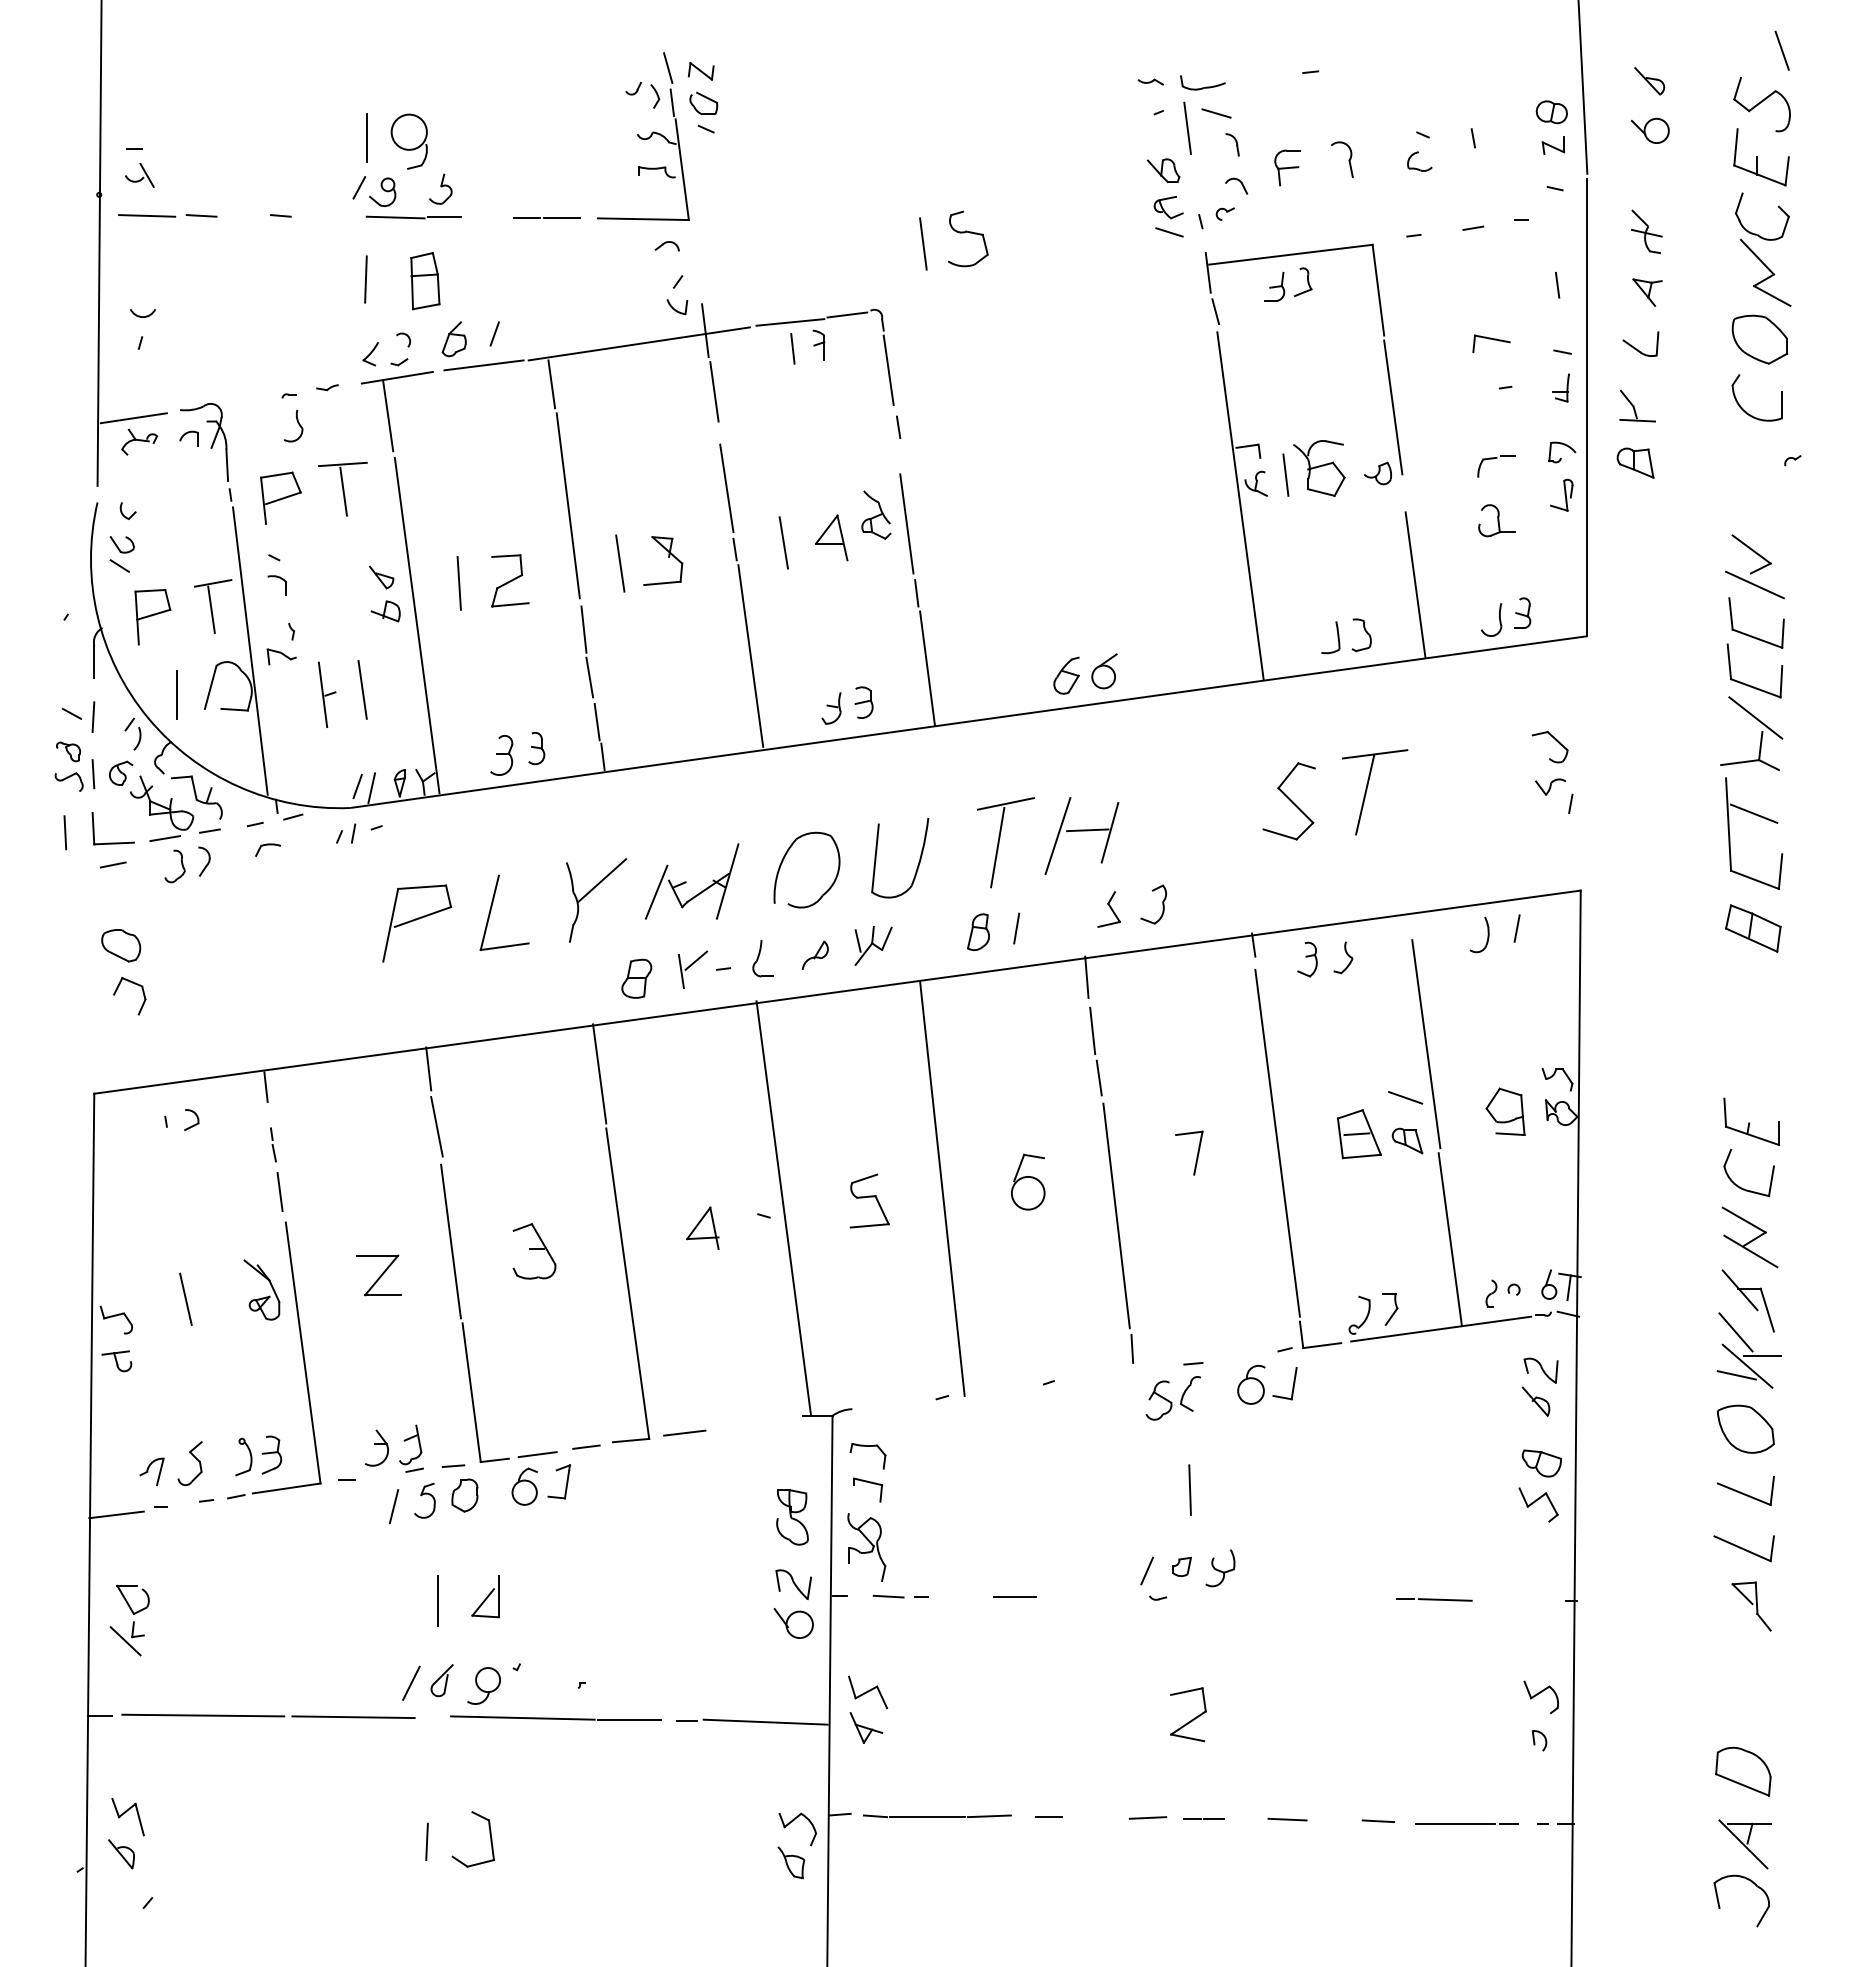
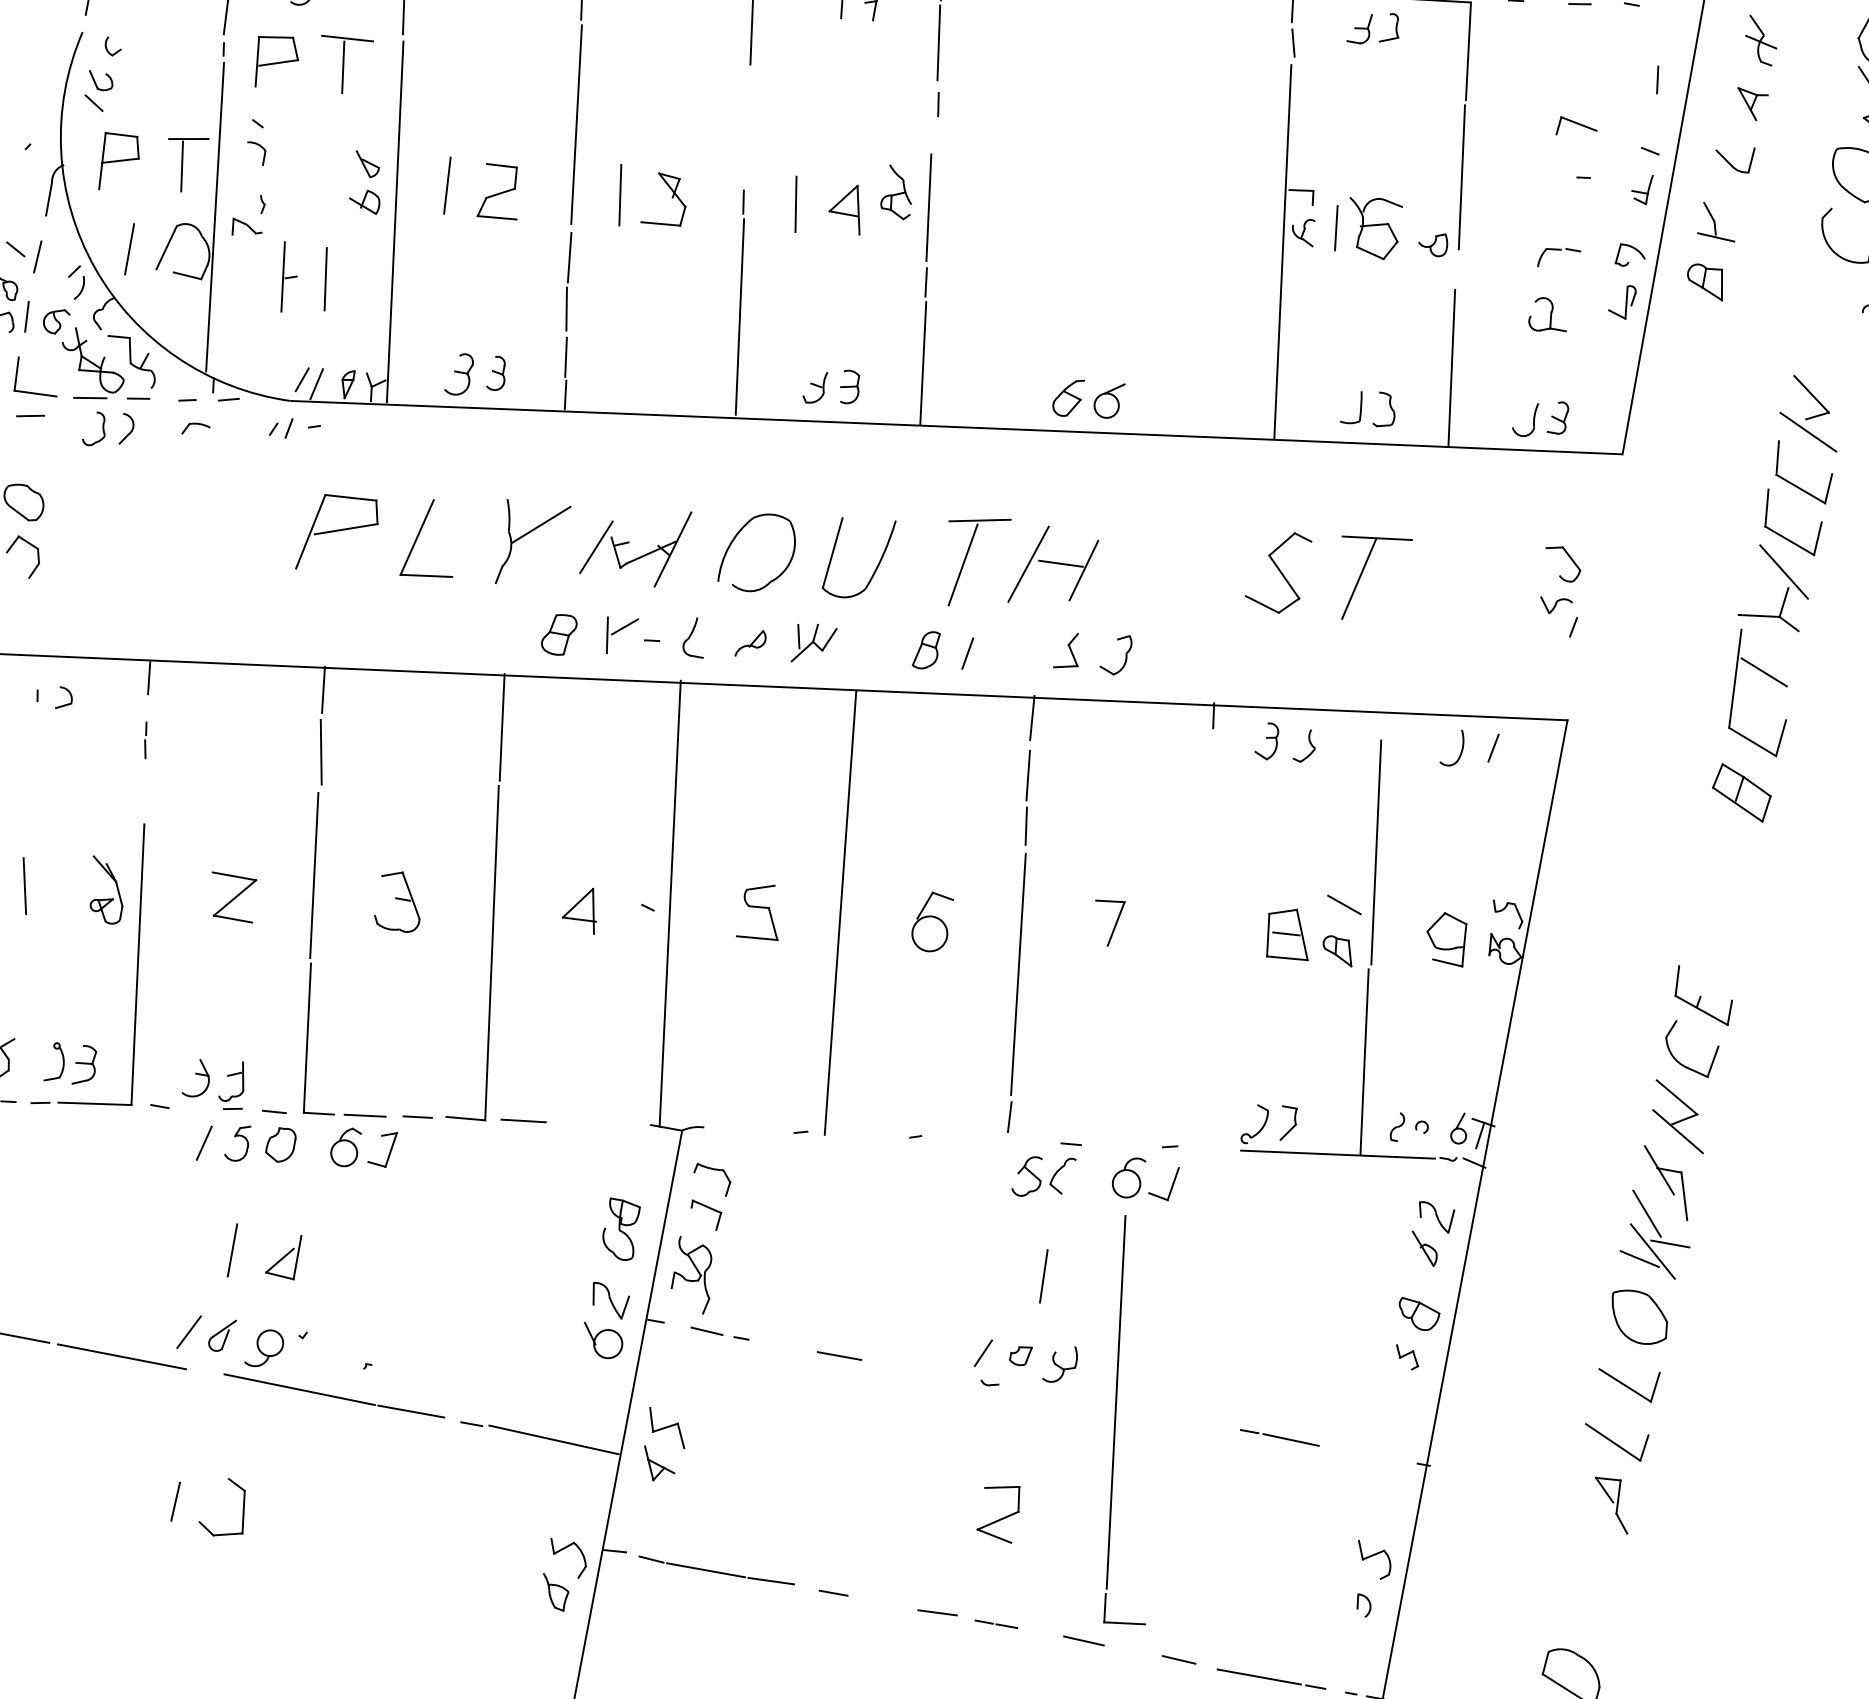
line: (726, 488) -> (746, 136), removed
part: (1281, 1163) -> (1116, 1424), moved
line: (279, 1192) -> (143, 791), removed
part: (1538, 1504) -> (1407, 1357), size x0.6

